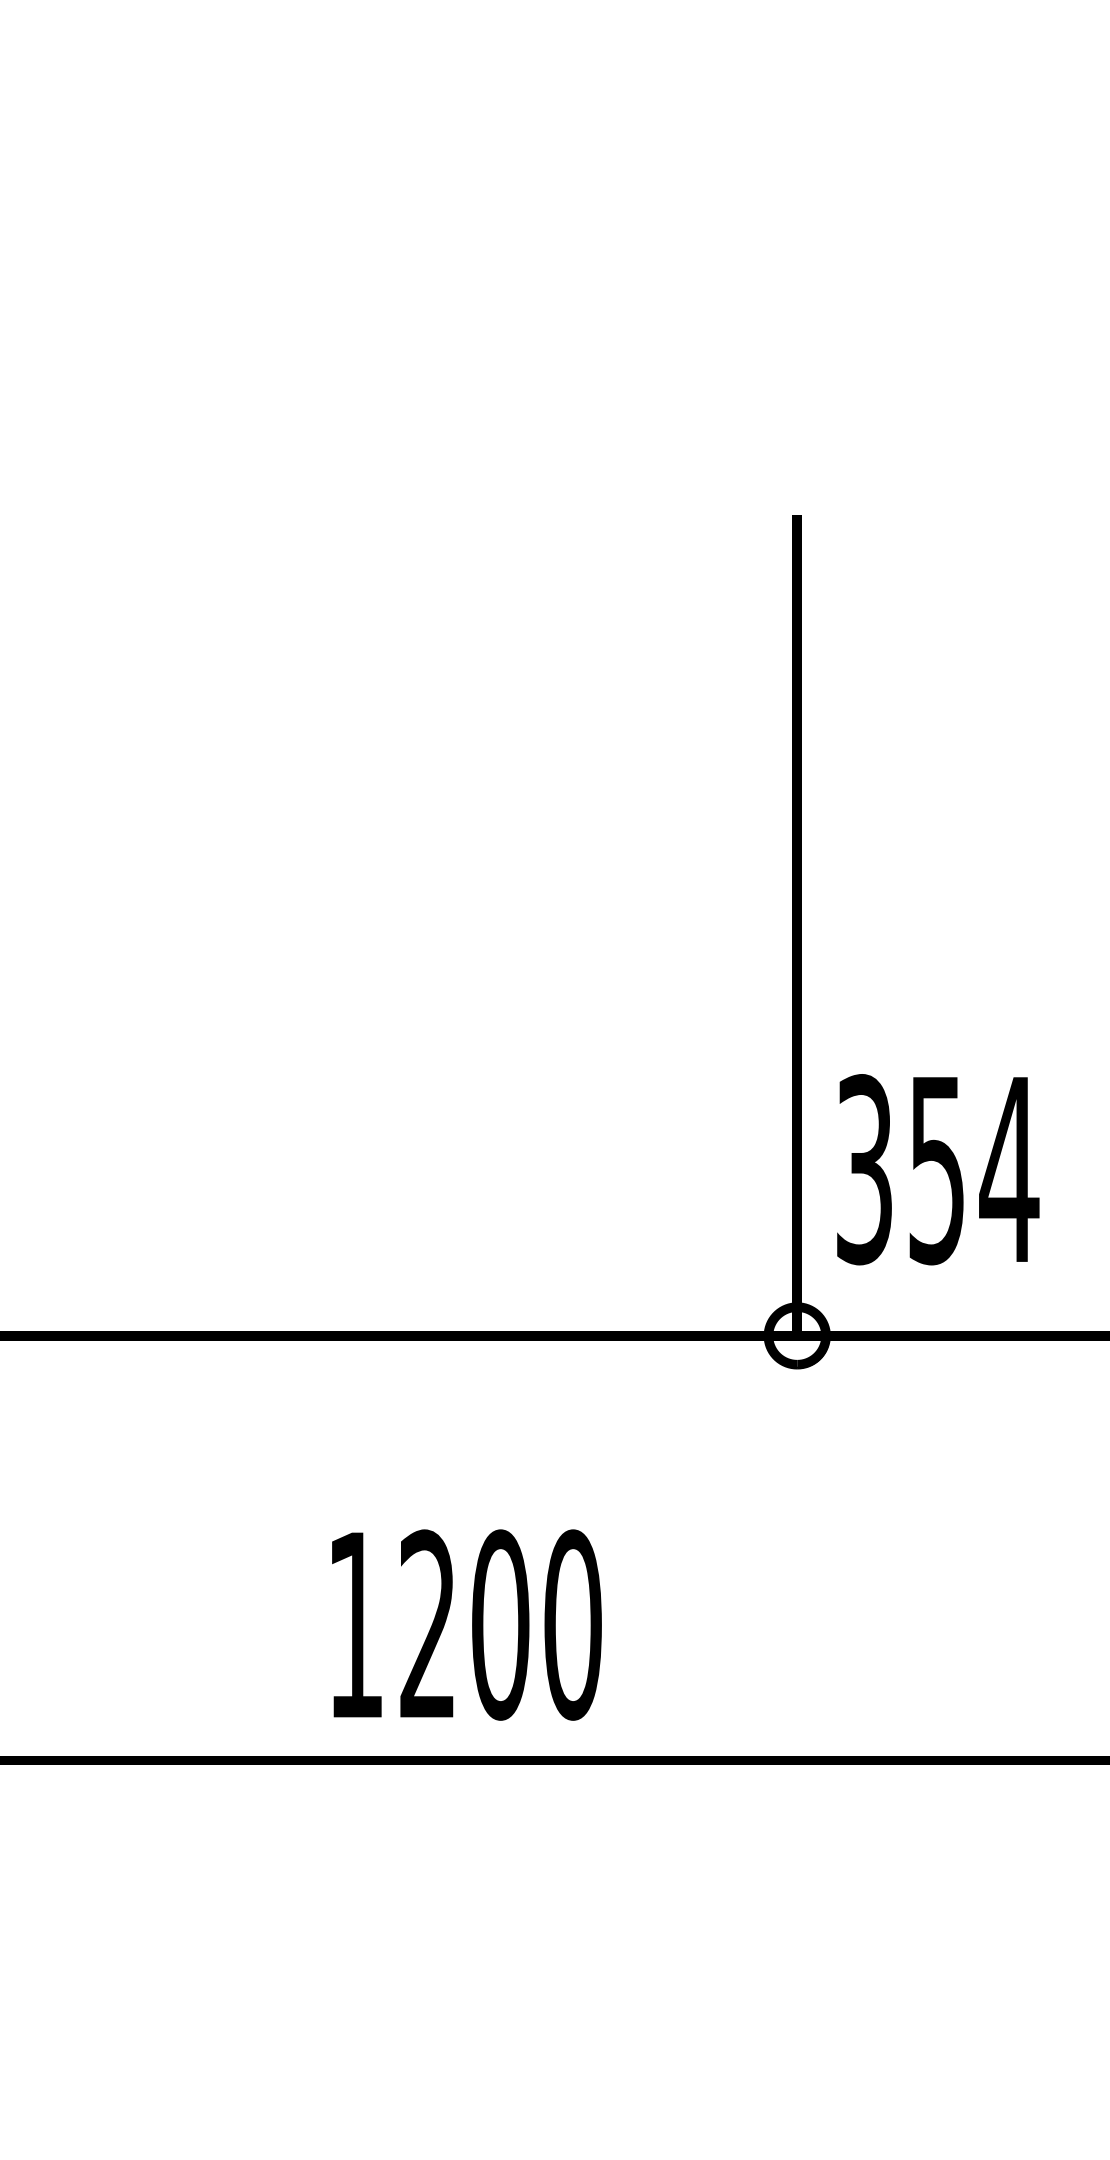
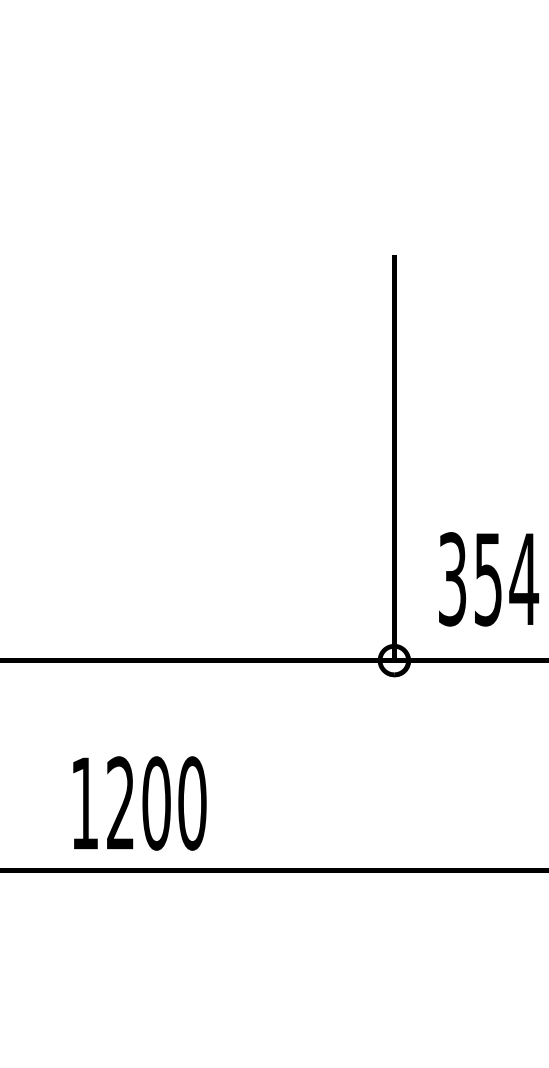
text: (937, 1169) -> (488, 579), moved
text: (466, 1625) -> (139, 803), moved

